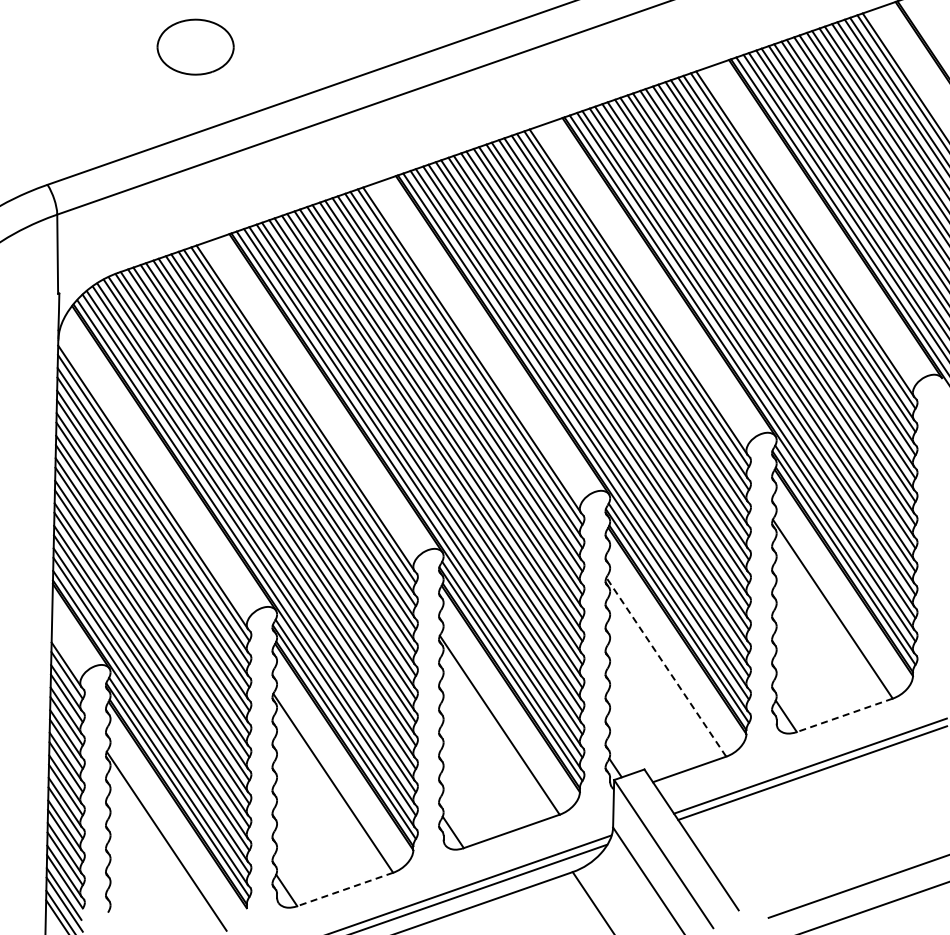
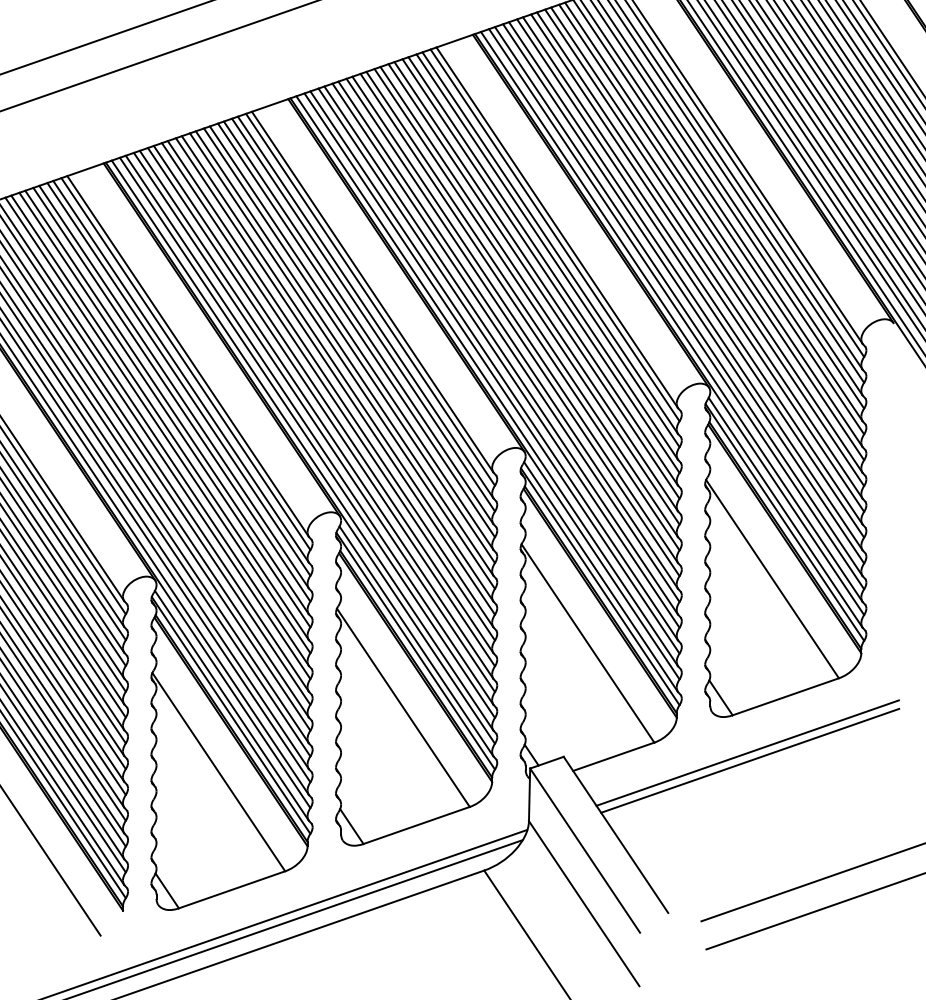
line: (666, 667) -> (588, 643), dashed -> solid
line: (844, 715) -> (785, 696), dashed -> solid
line: (345, 889) -> (232, 889), dashed -> solid

